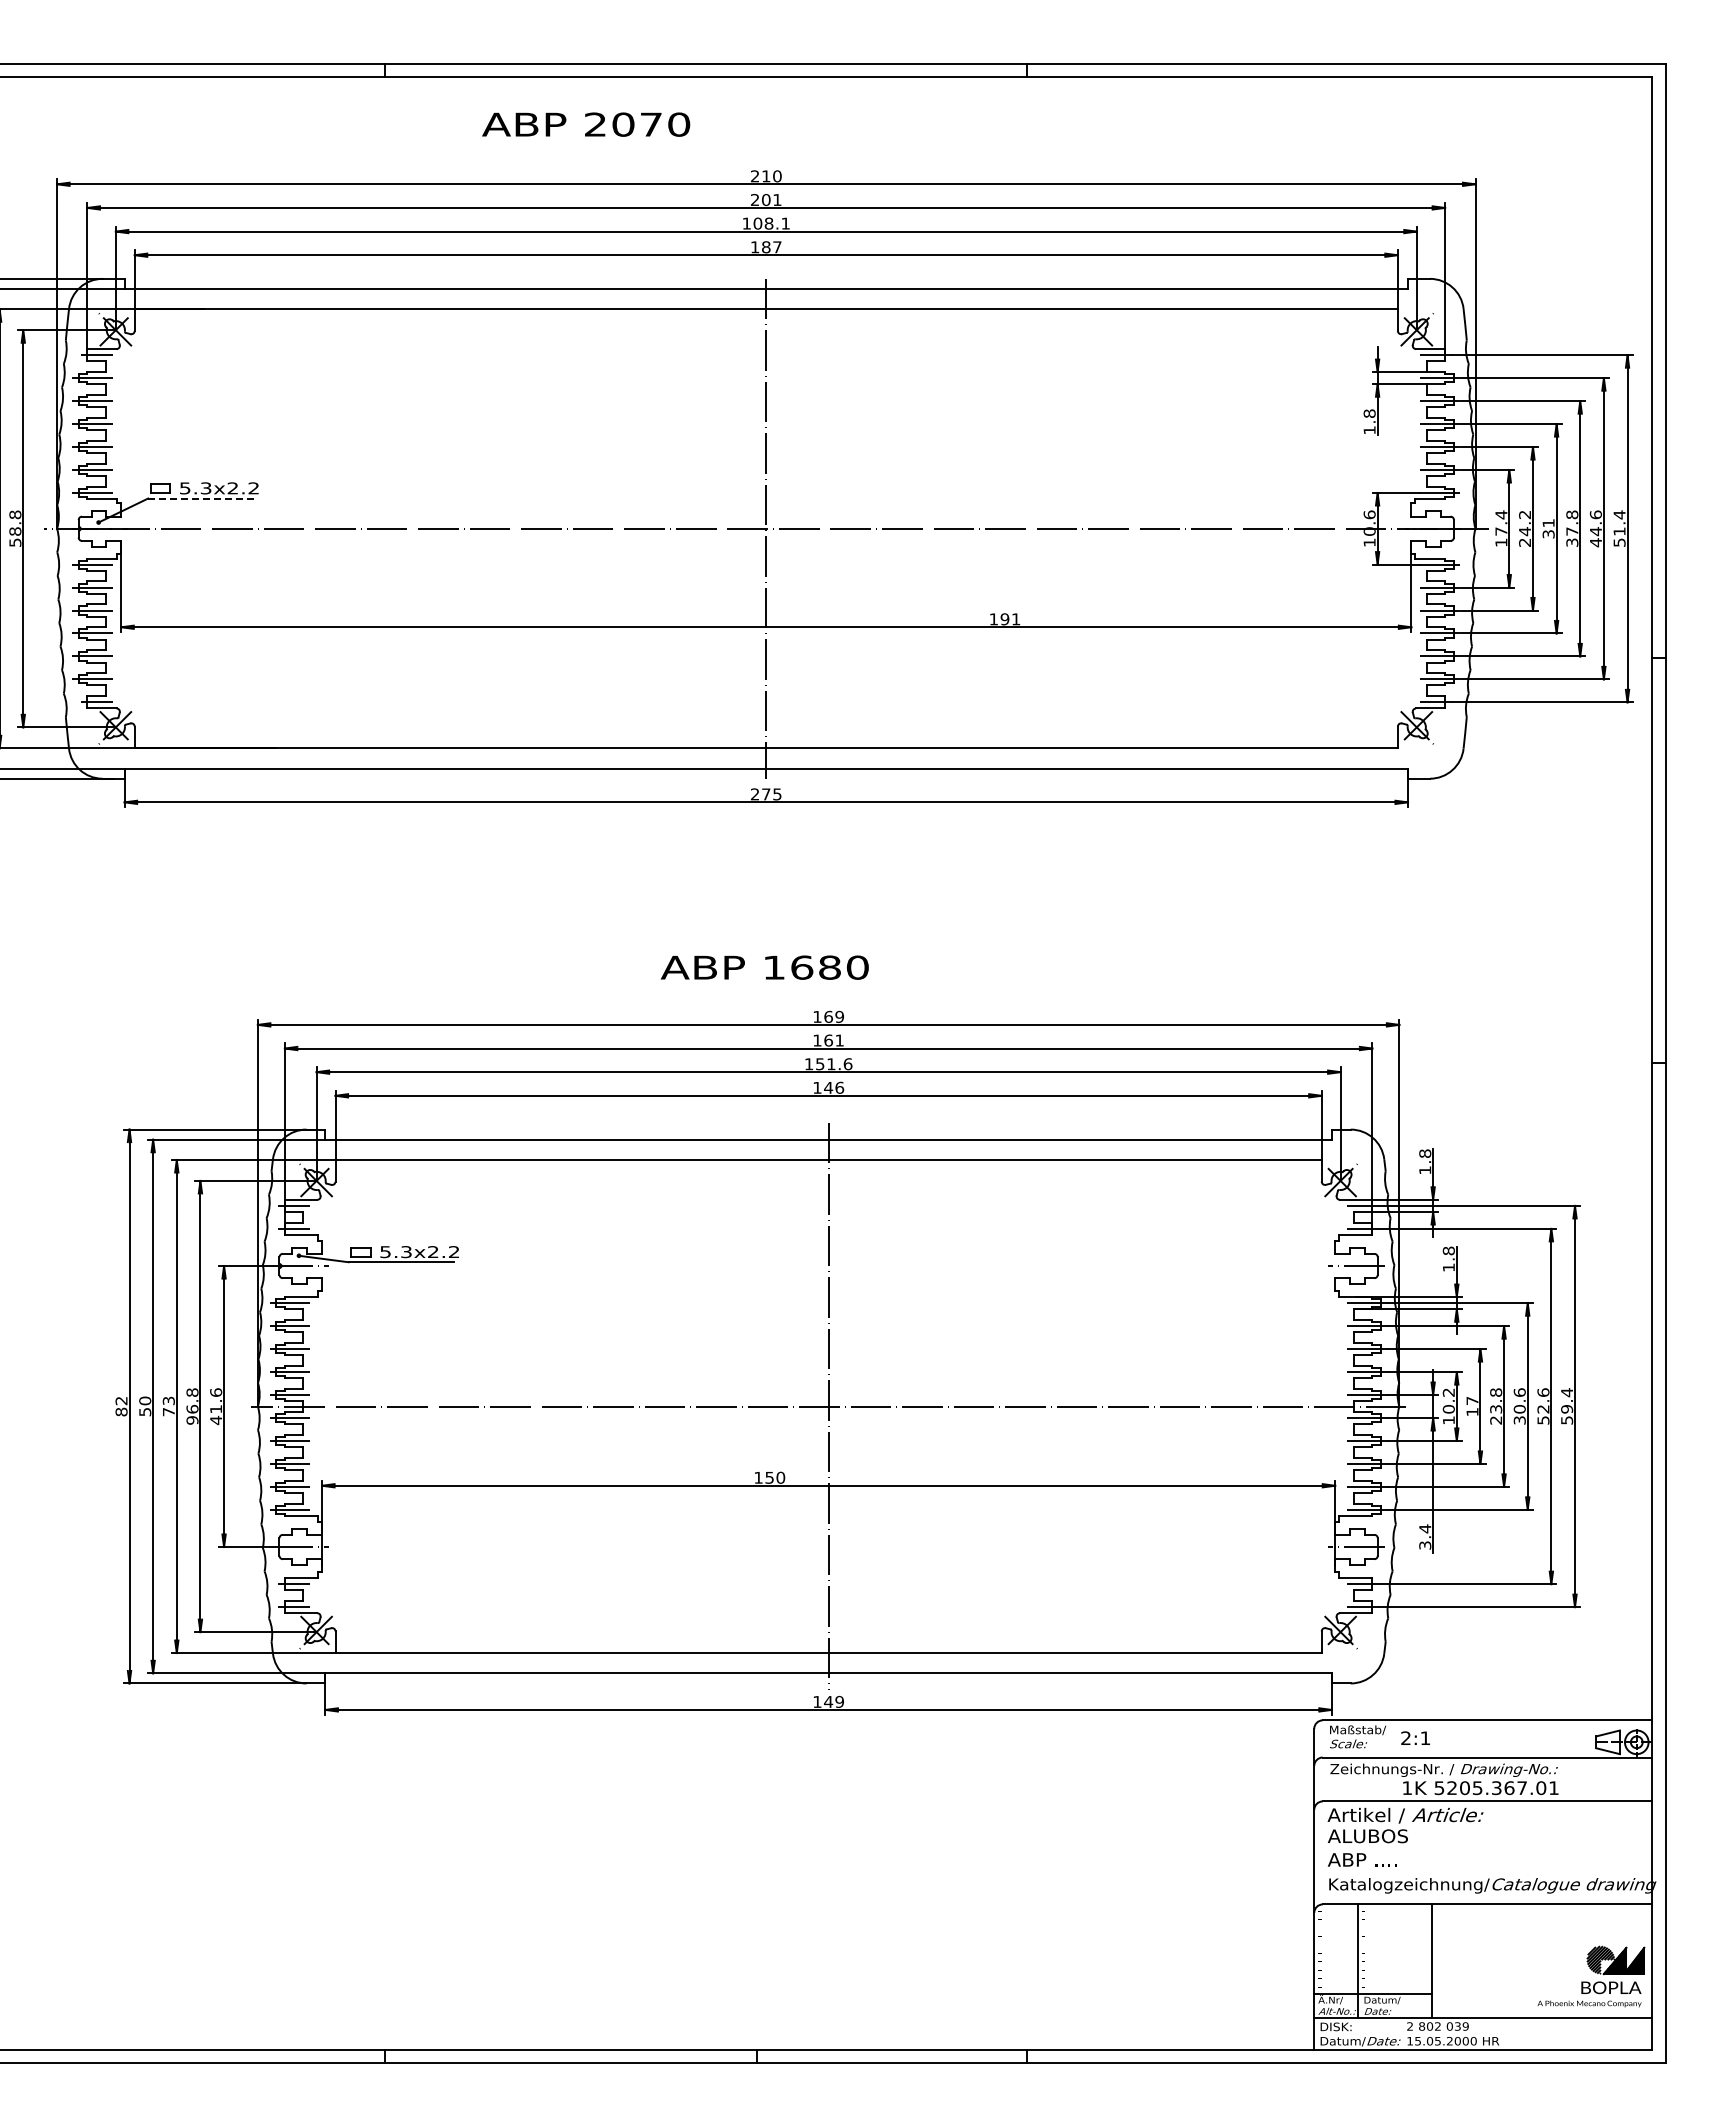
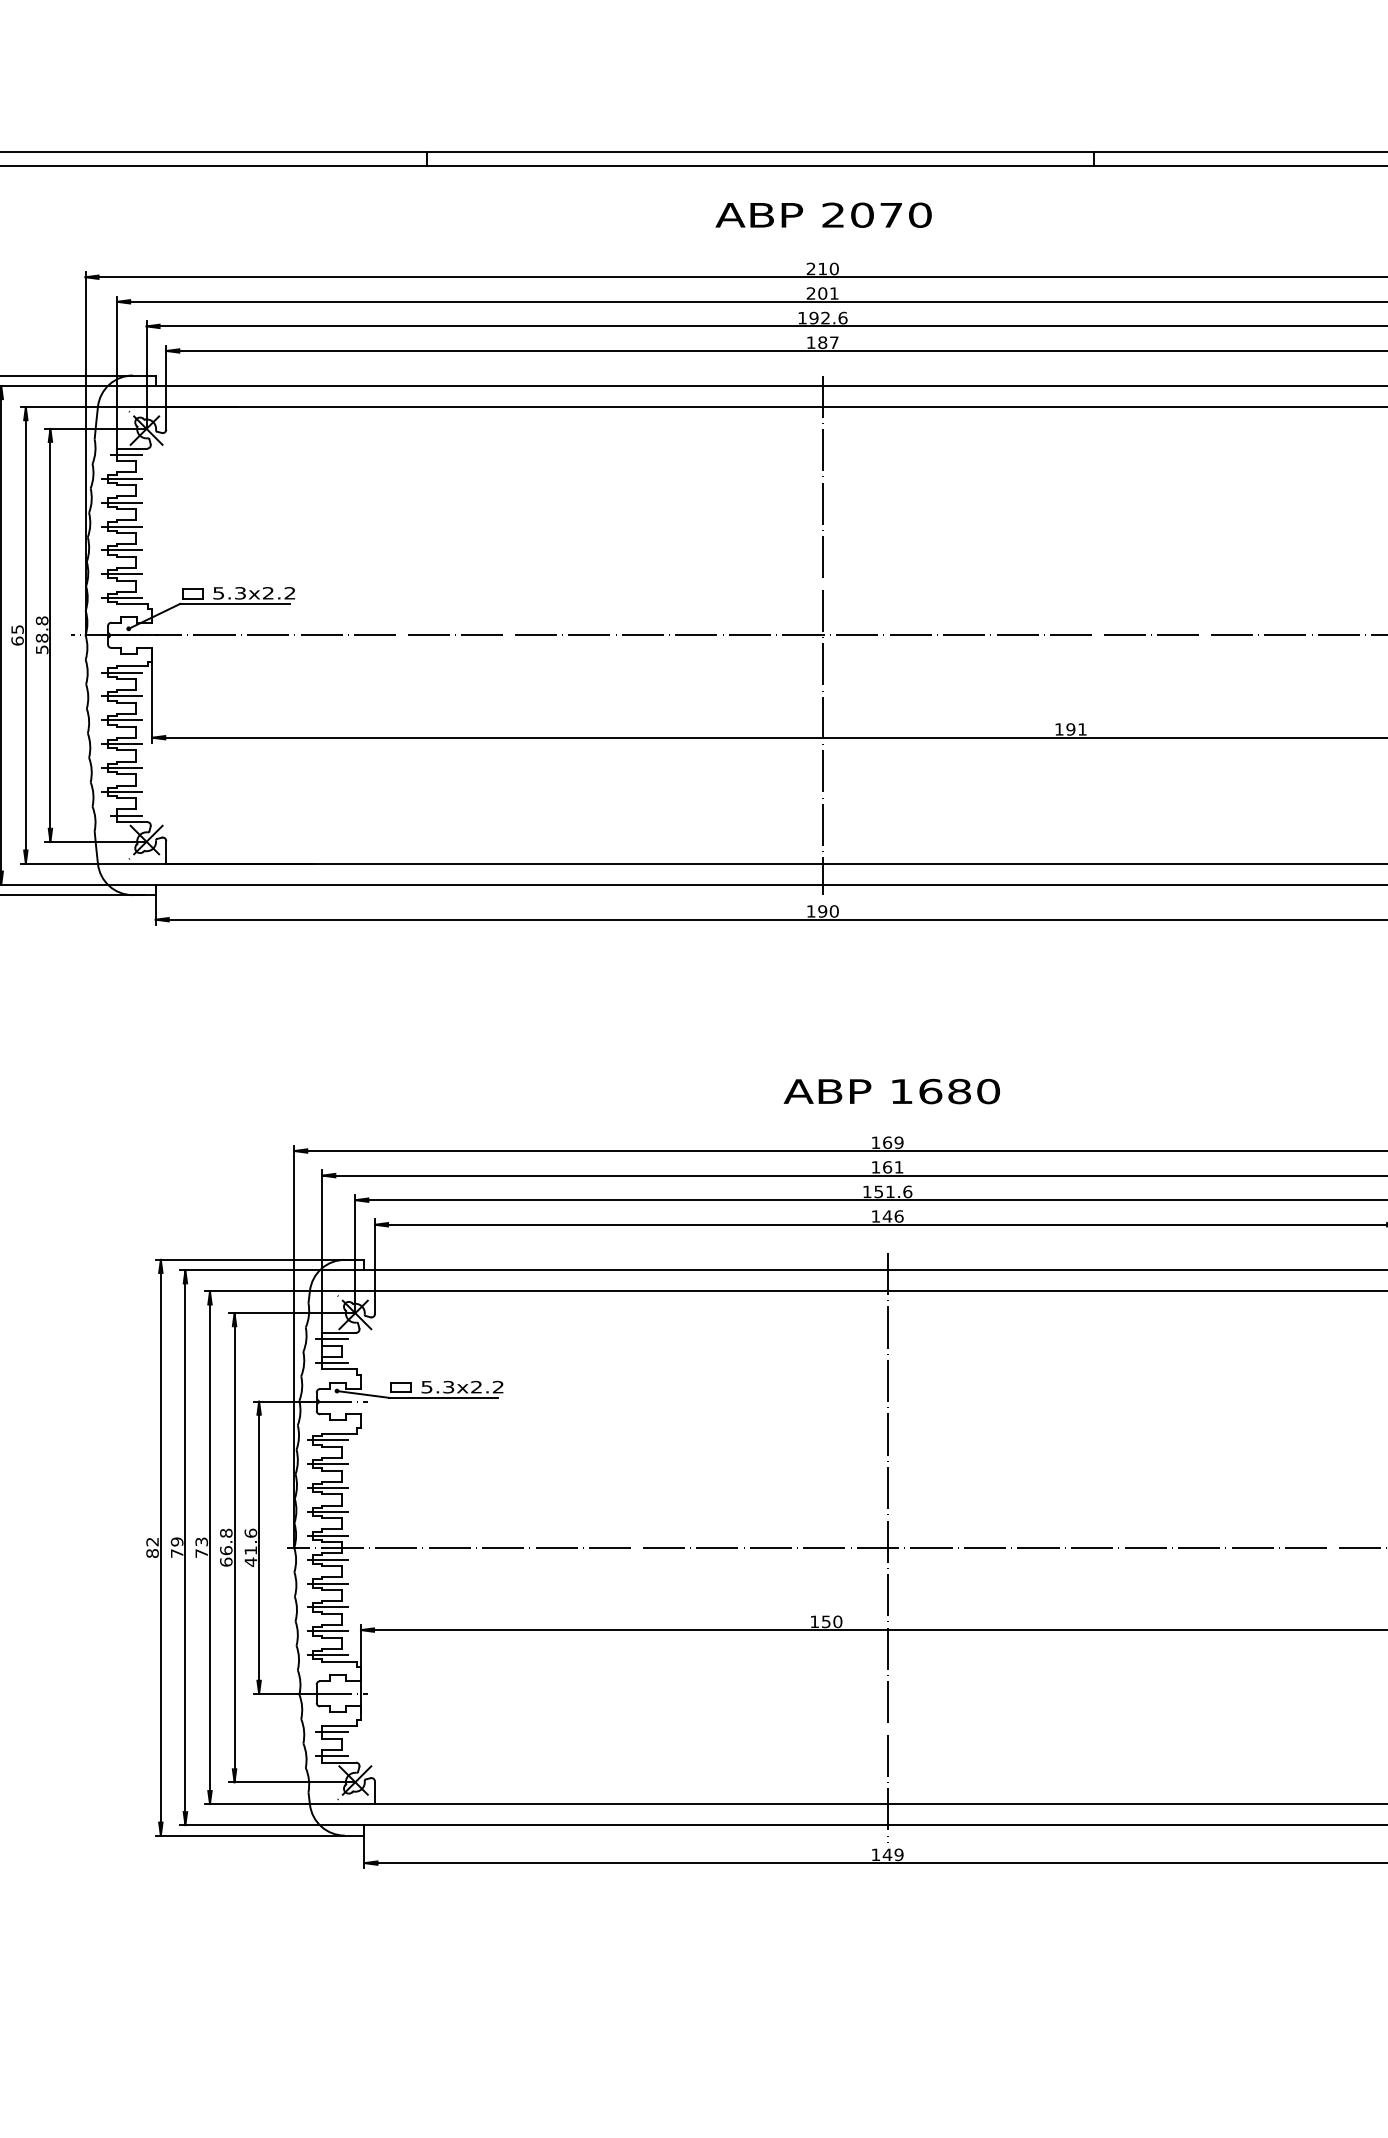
text: (586, 124) -> (824, 215), moved
text: (771, 223) -> (828, 317), 108.1 -> 192.6
line: (200, 498) -> (234, 603), dashed -> solid
text: (765, 794) -> (821, 911), 275 -> 190
text: (764, 967) -> (891, 1091), moved
text: (145, 1406) -> (177, 1547), 50 -> 79
text: (192, 1420) -> (226, 1562), 96.8 -> 66.8

